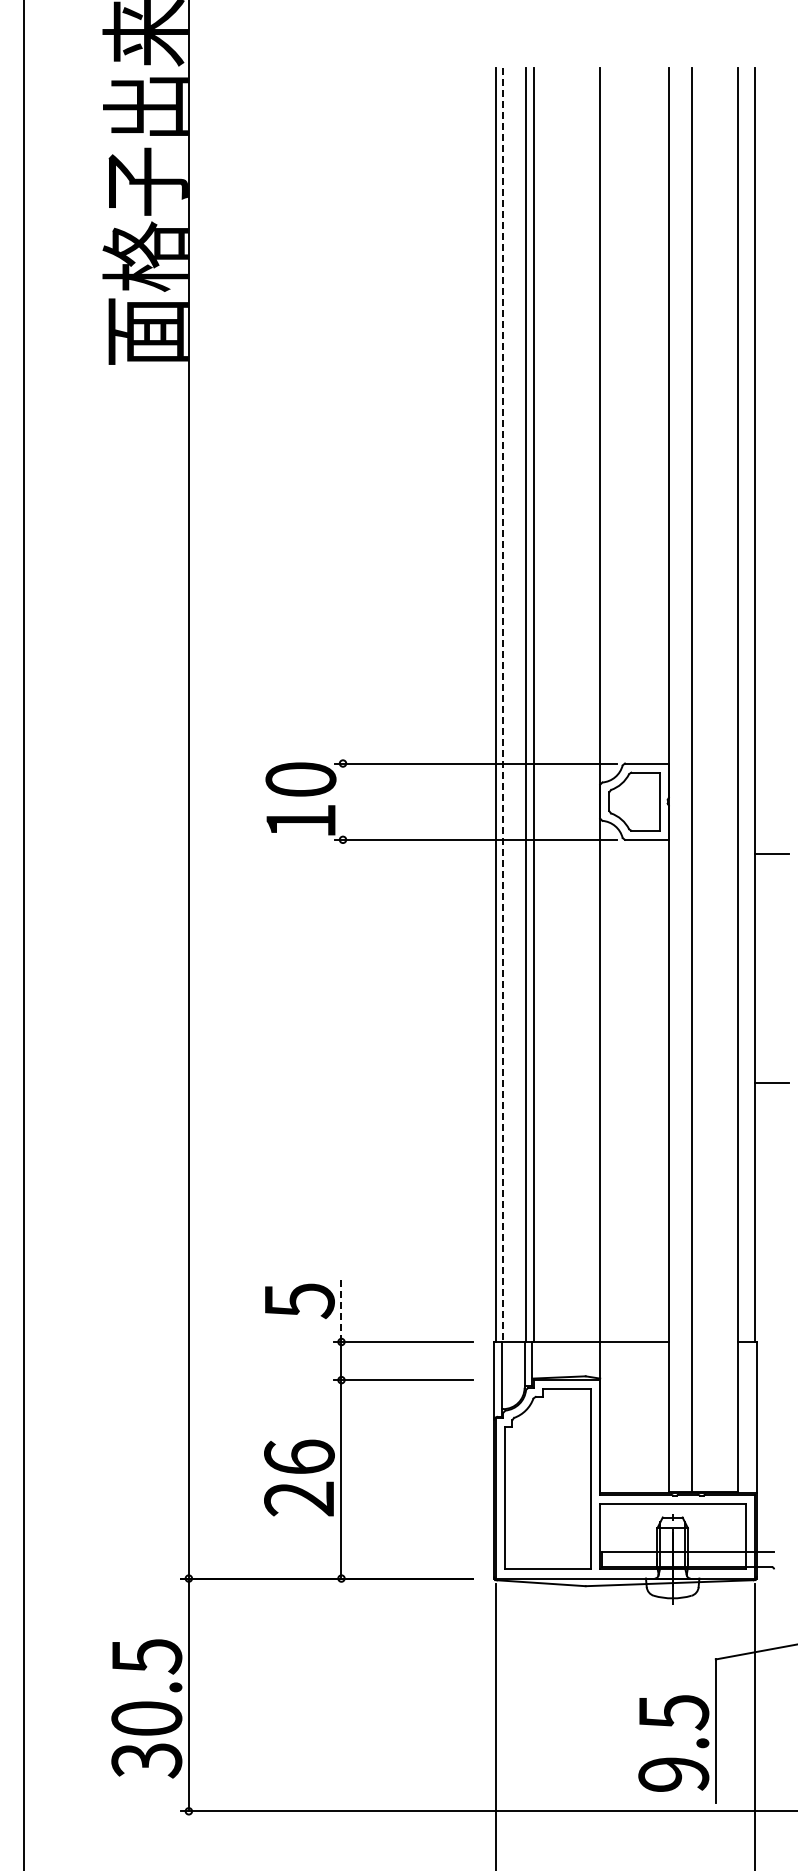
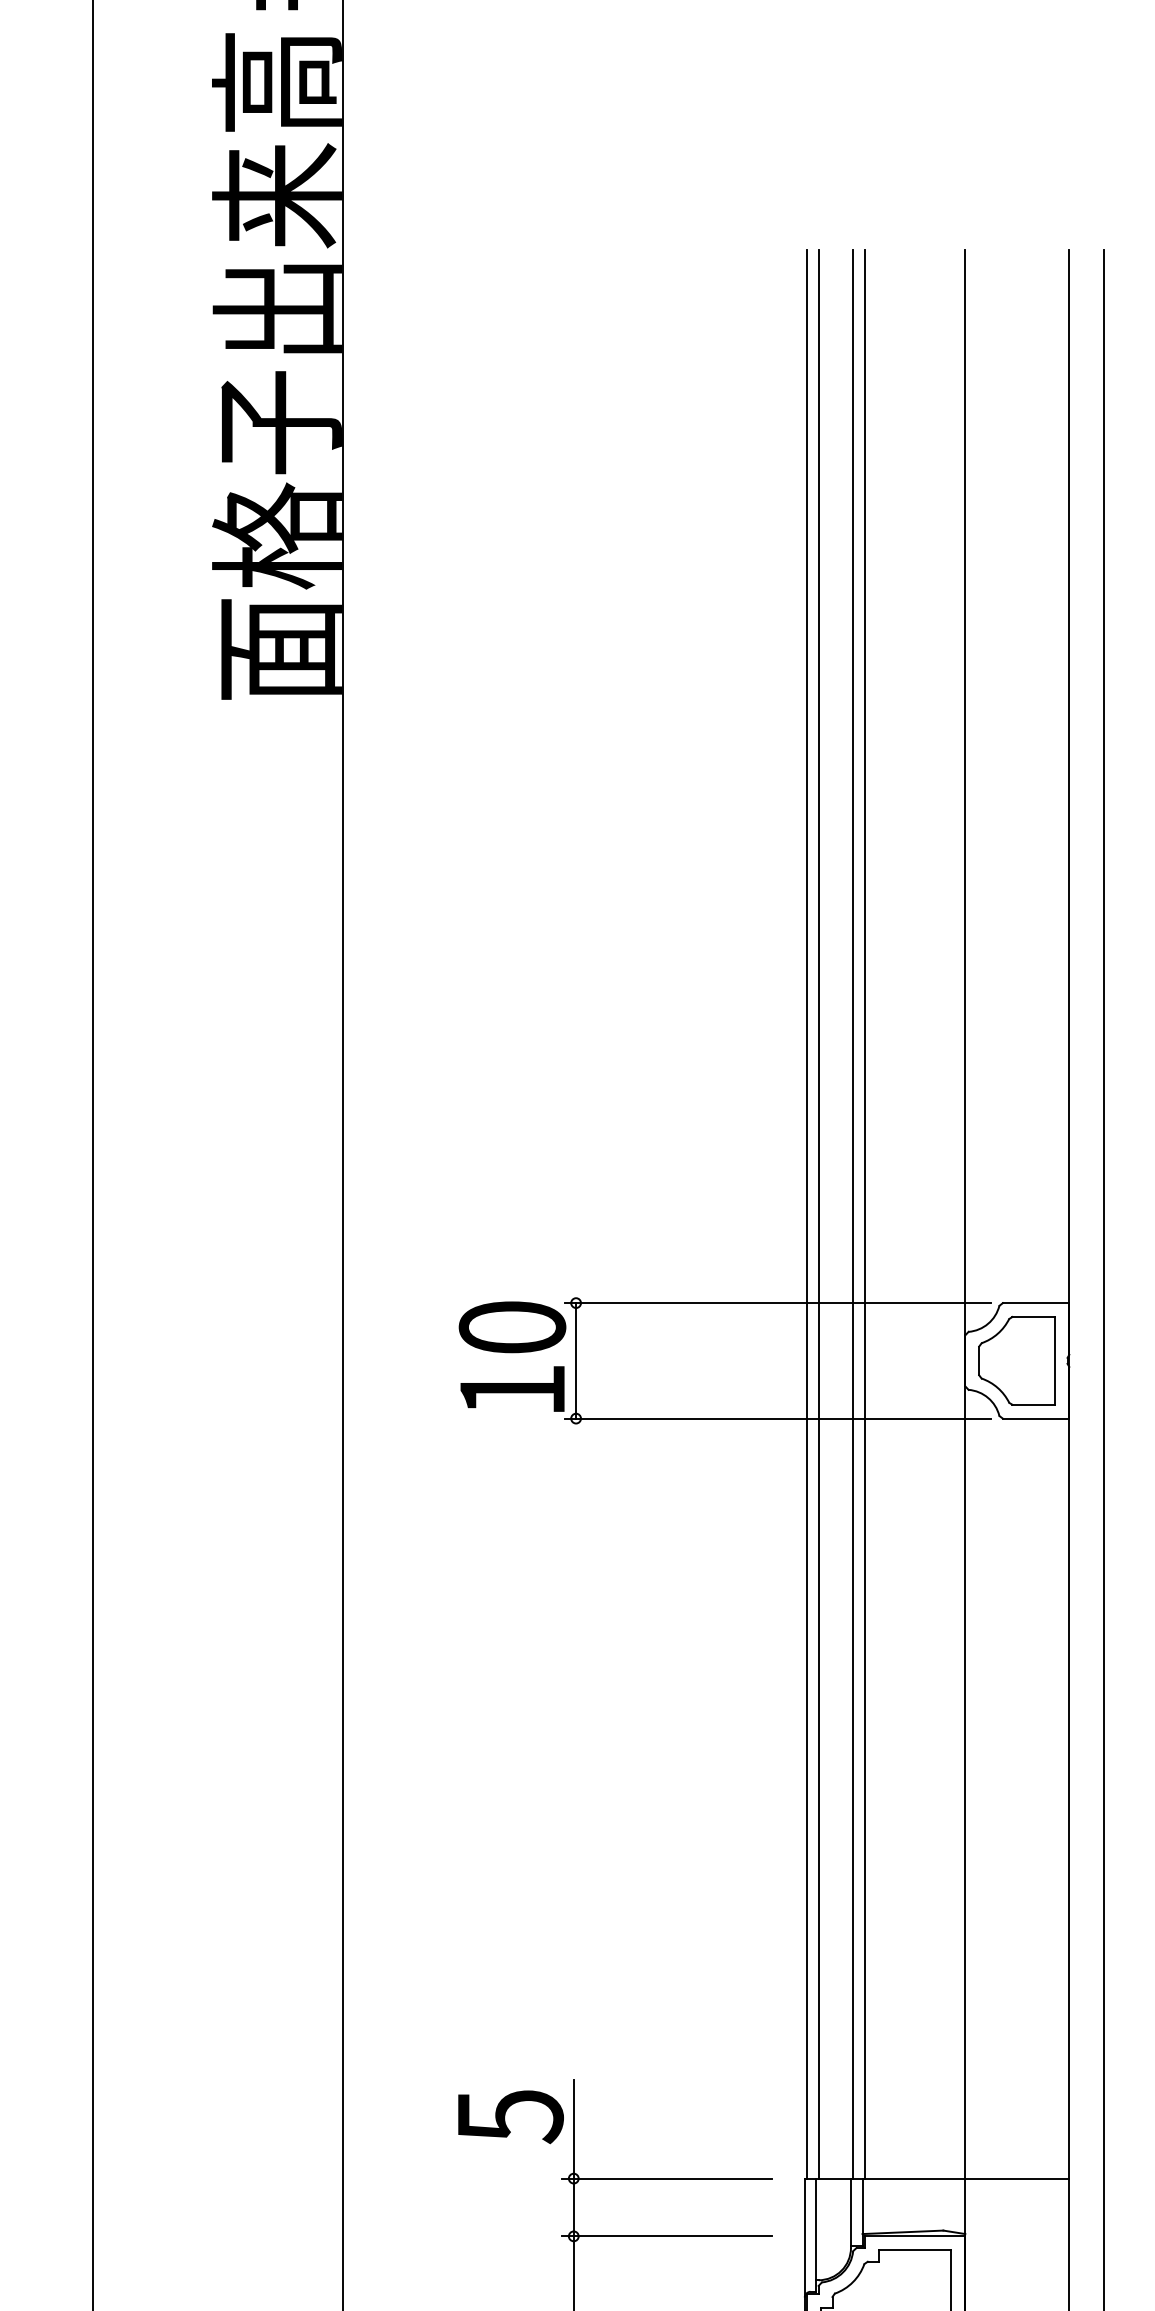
line: (503, 705) -> (818, 1215), dashed -> solid
line: (343, 801) -> (576, 1360), added
line: (341, 1309) -> (573, 2129), dashed -> solid

